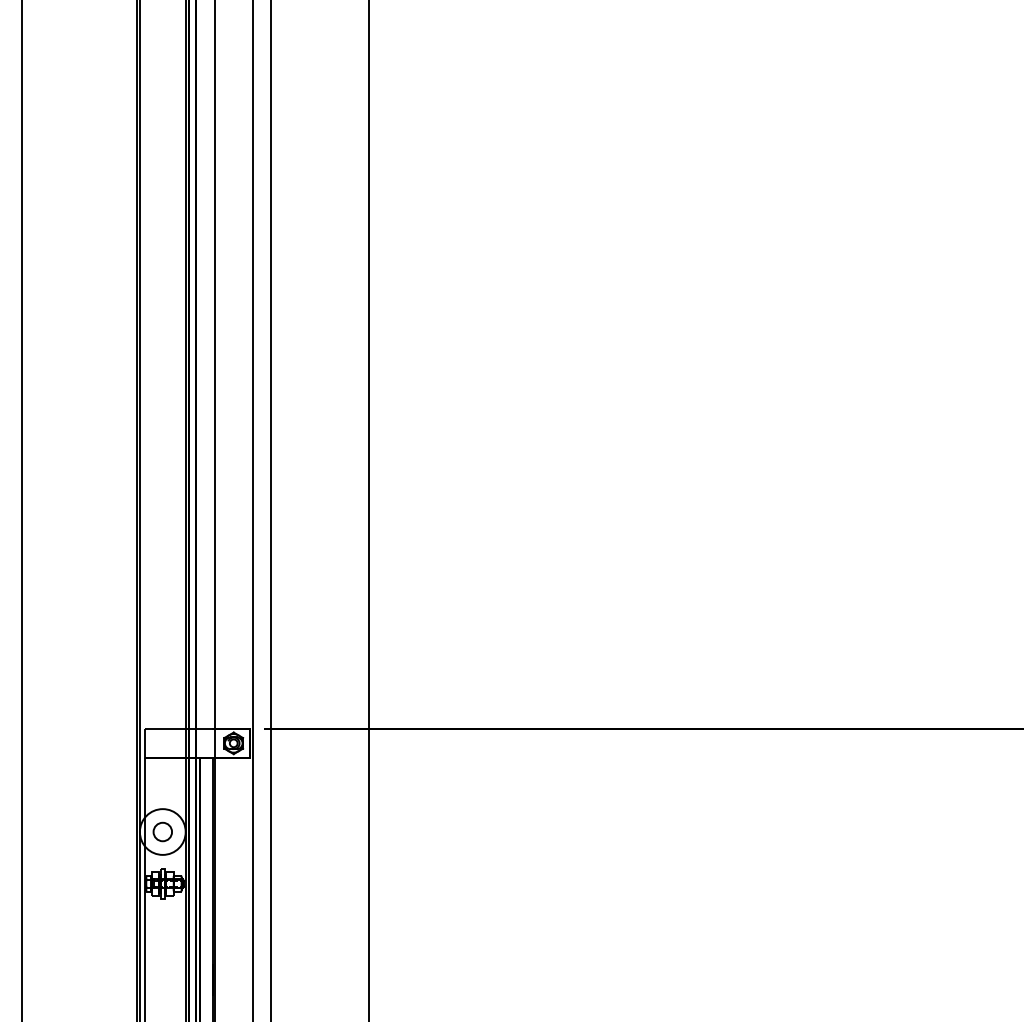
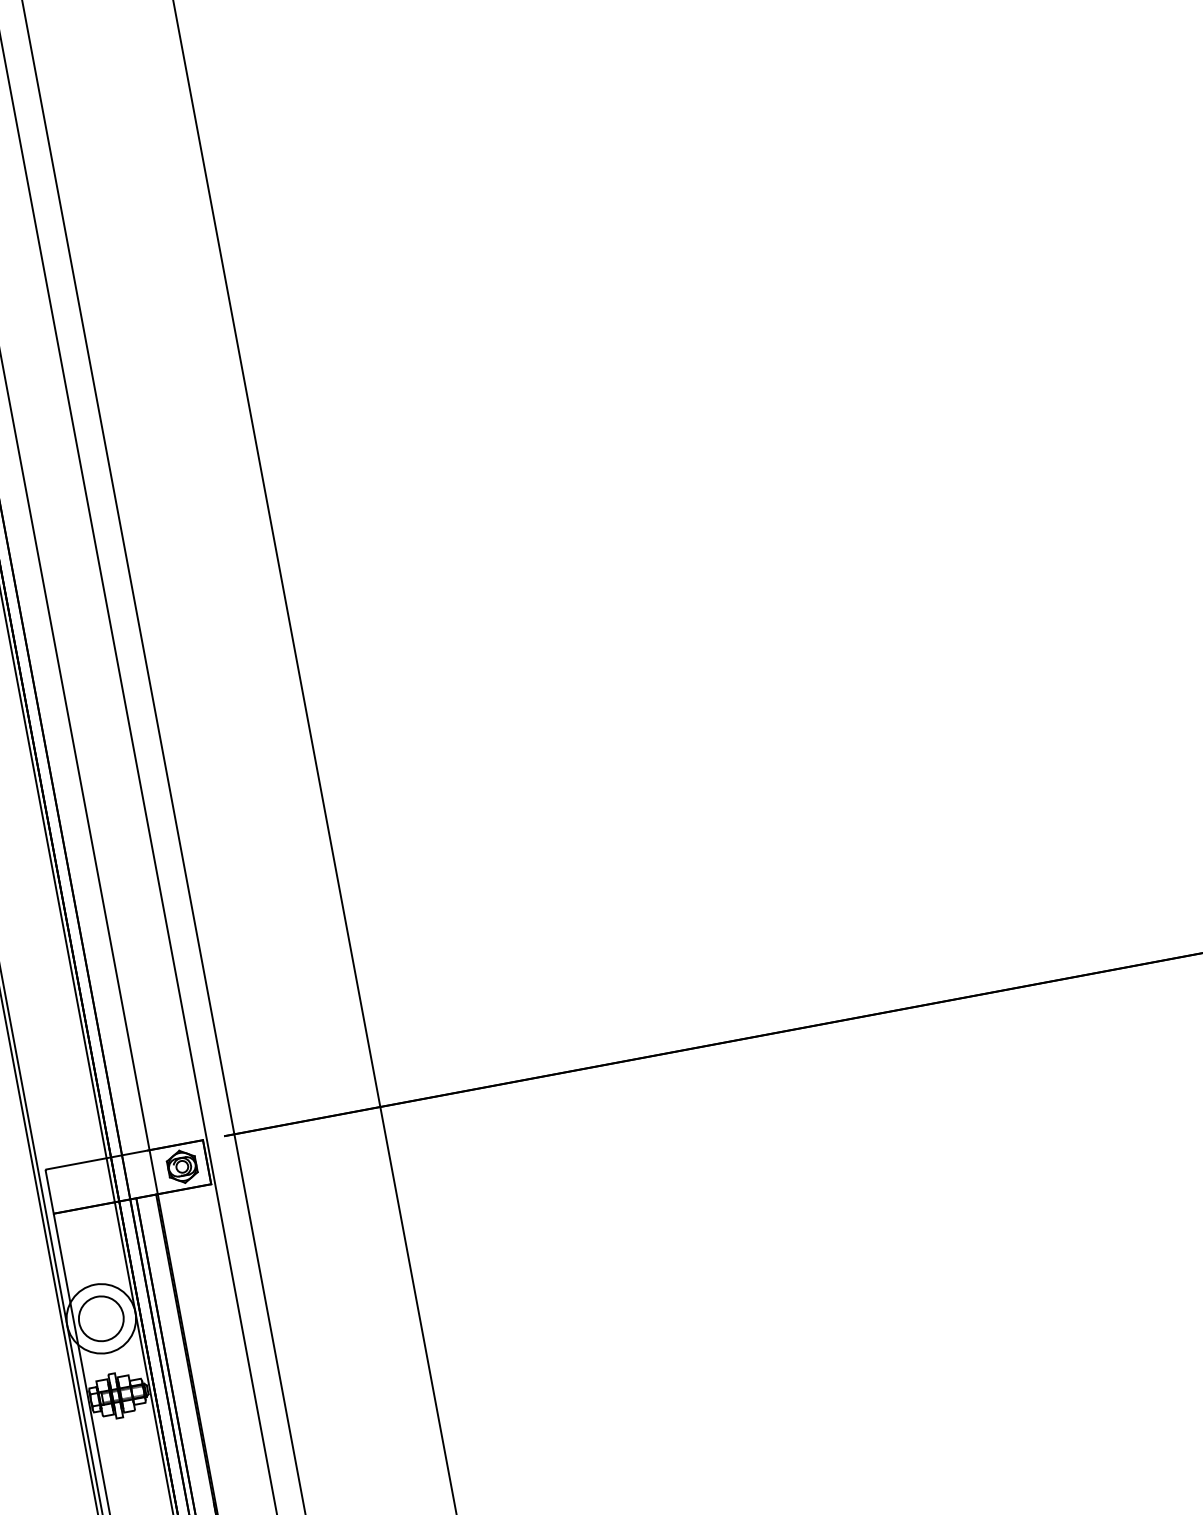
circle: (162, 831) -> (100, 1318), size x1.6

